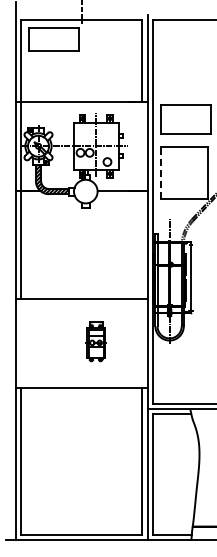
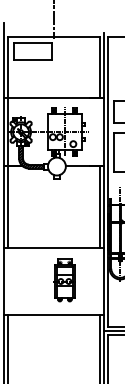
line: (160, 173) -> (113, 152), dashed -> solid
line: (142, 244) -> (99, 206), added
part: (95, 341) -> (64, 280), size x1.43

